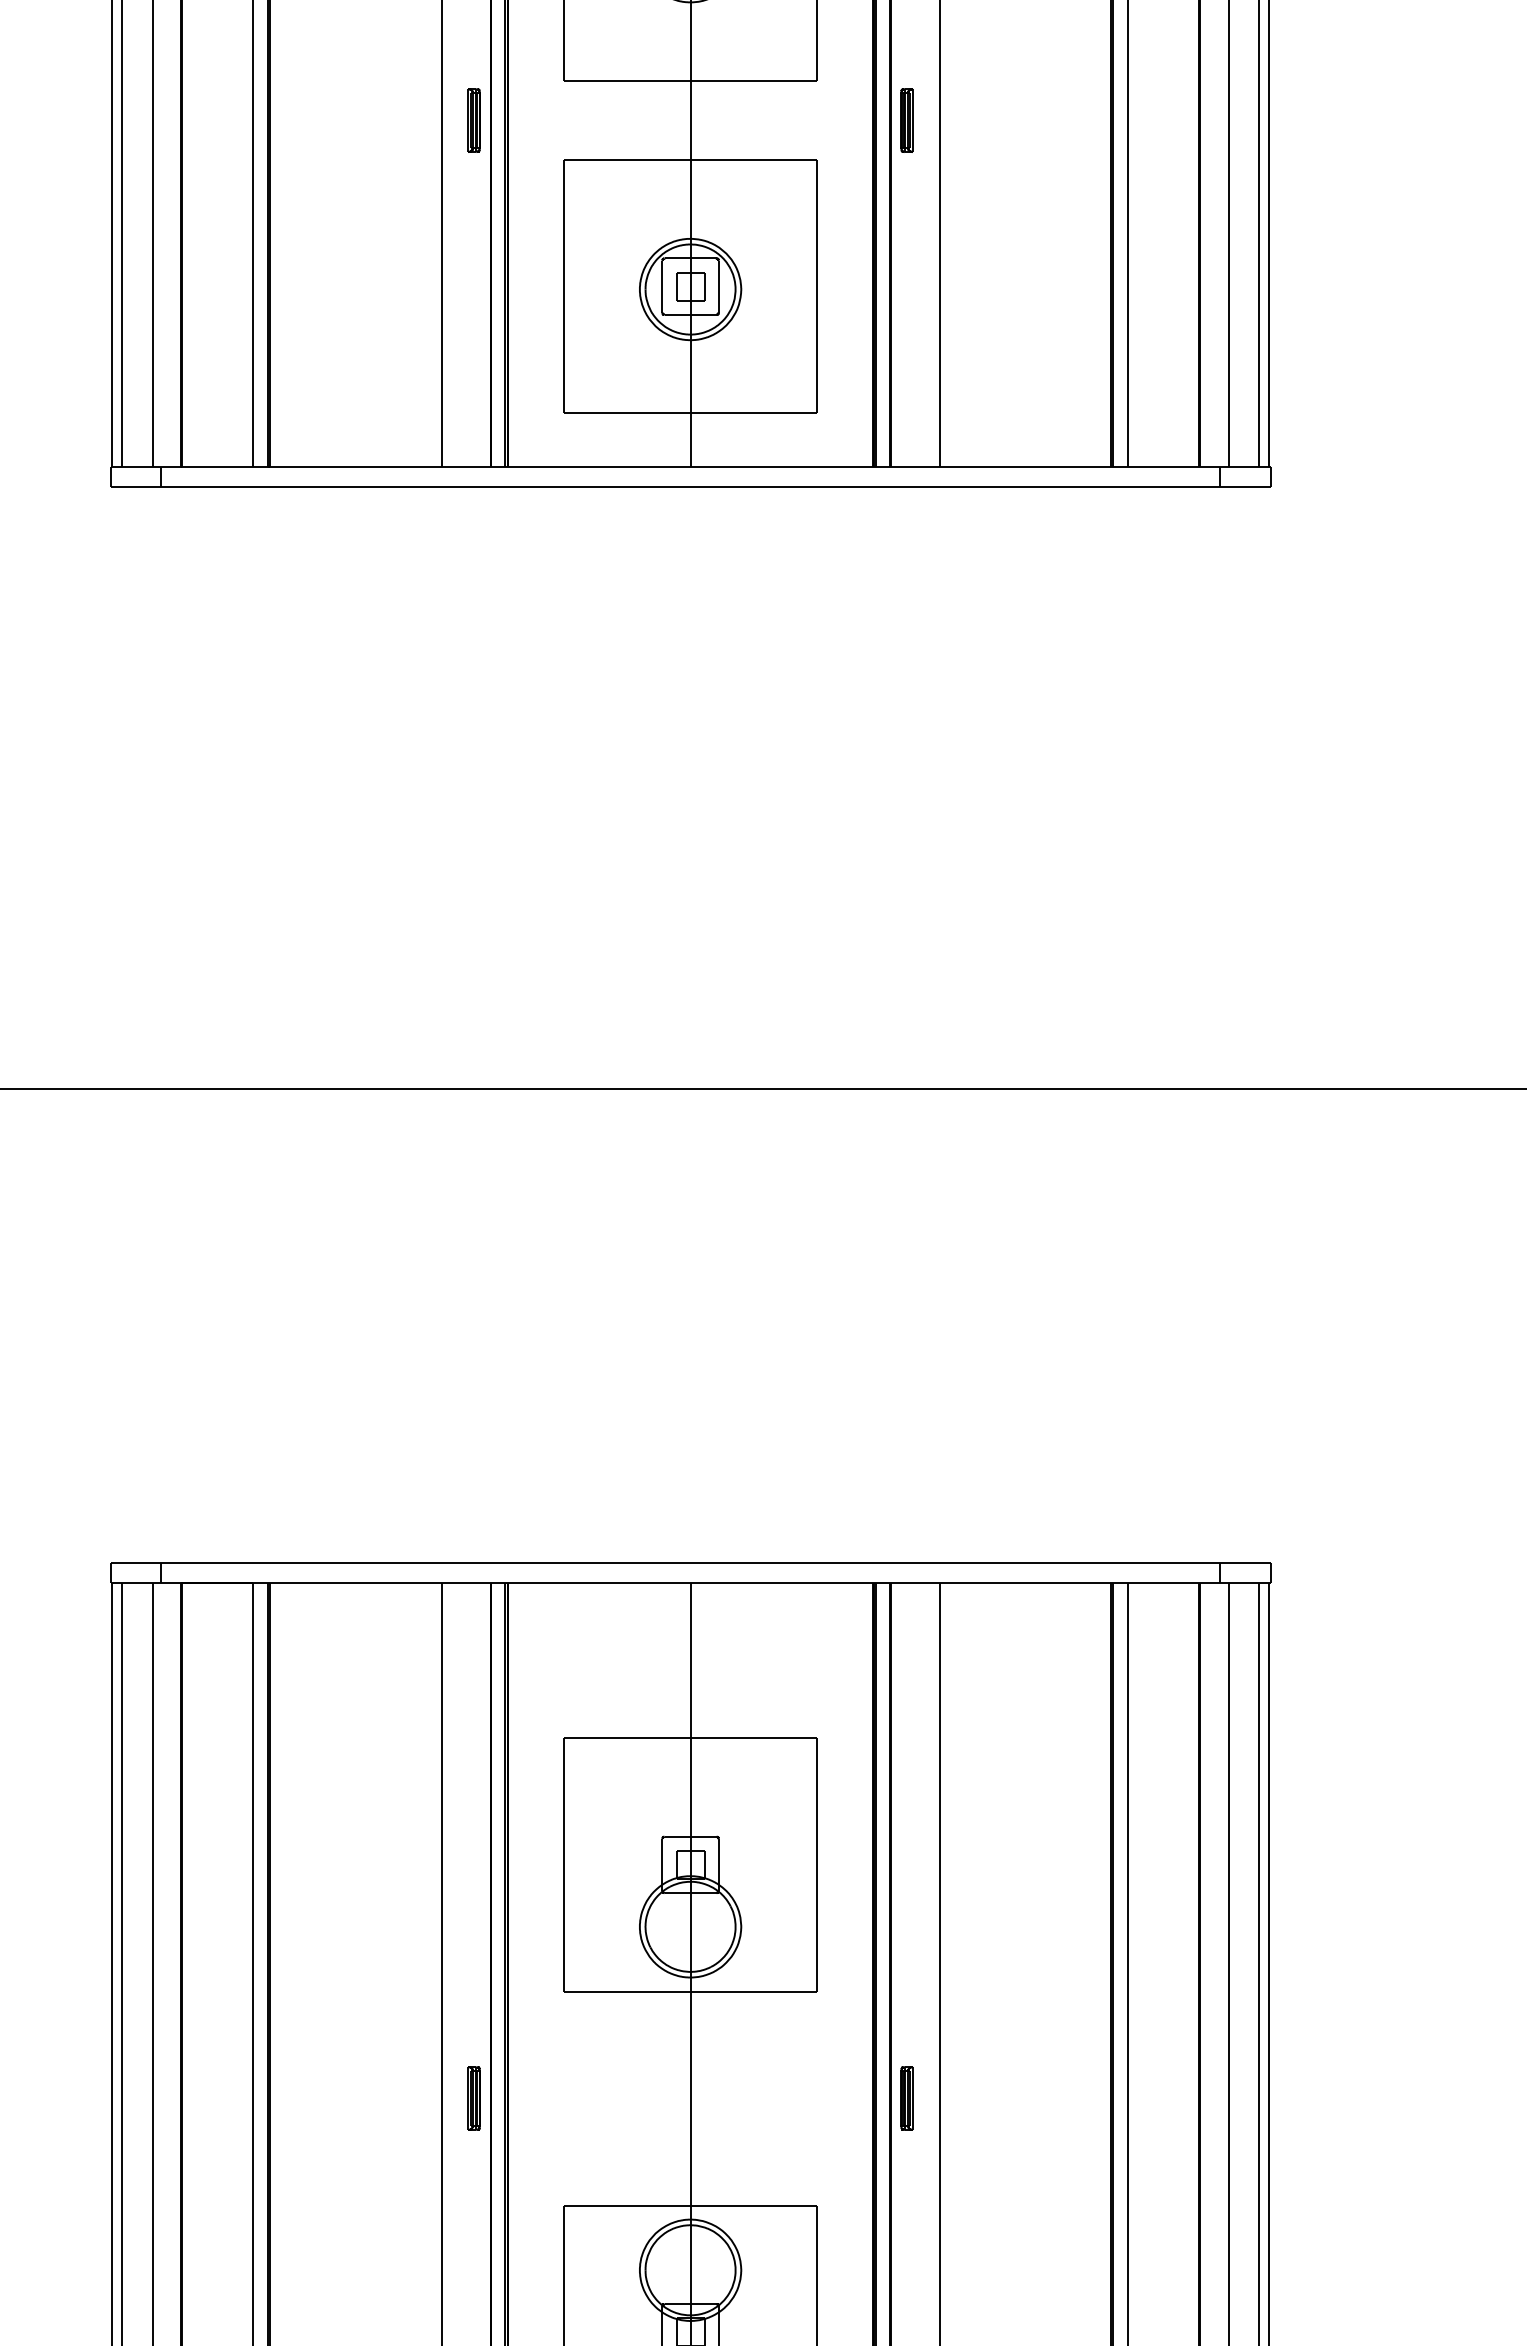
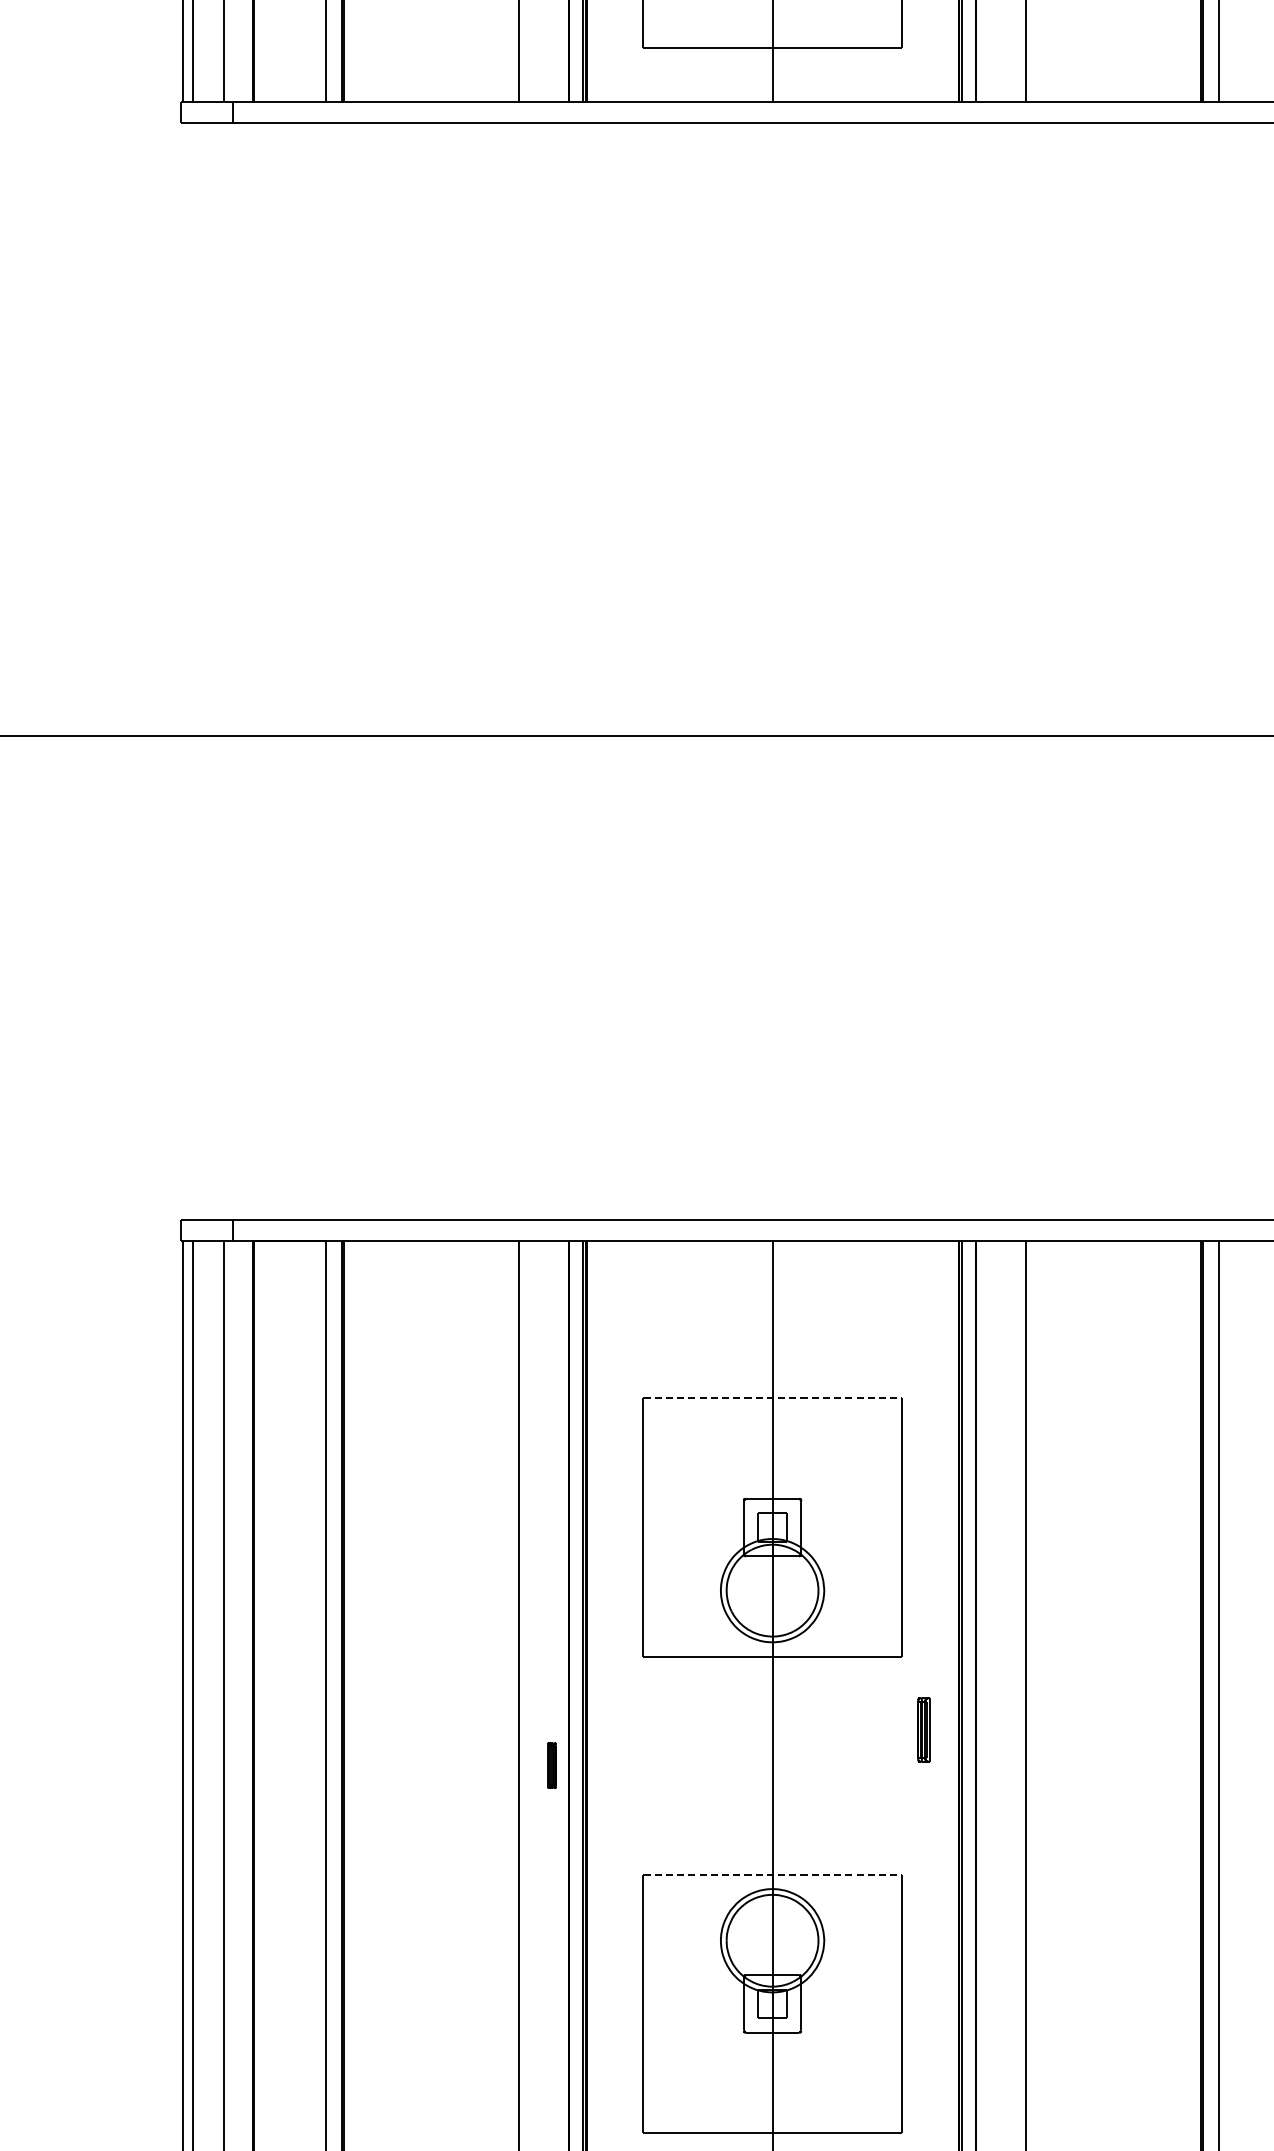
line: (690, 1738) -> (772, 1398), solid -> dashed
part: (473, 2098) -> (551, 1765), size x0.7
part: (906, 2098) -> (923, 1729), moved
line: (690, 2205) -> (772, 1874), solid -> dashed

